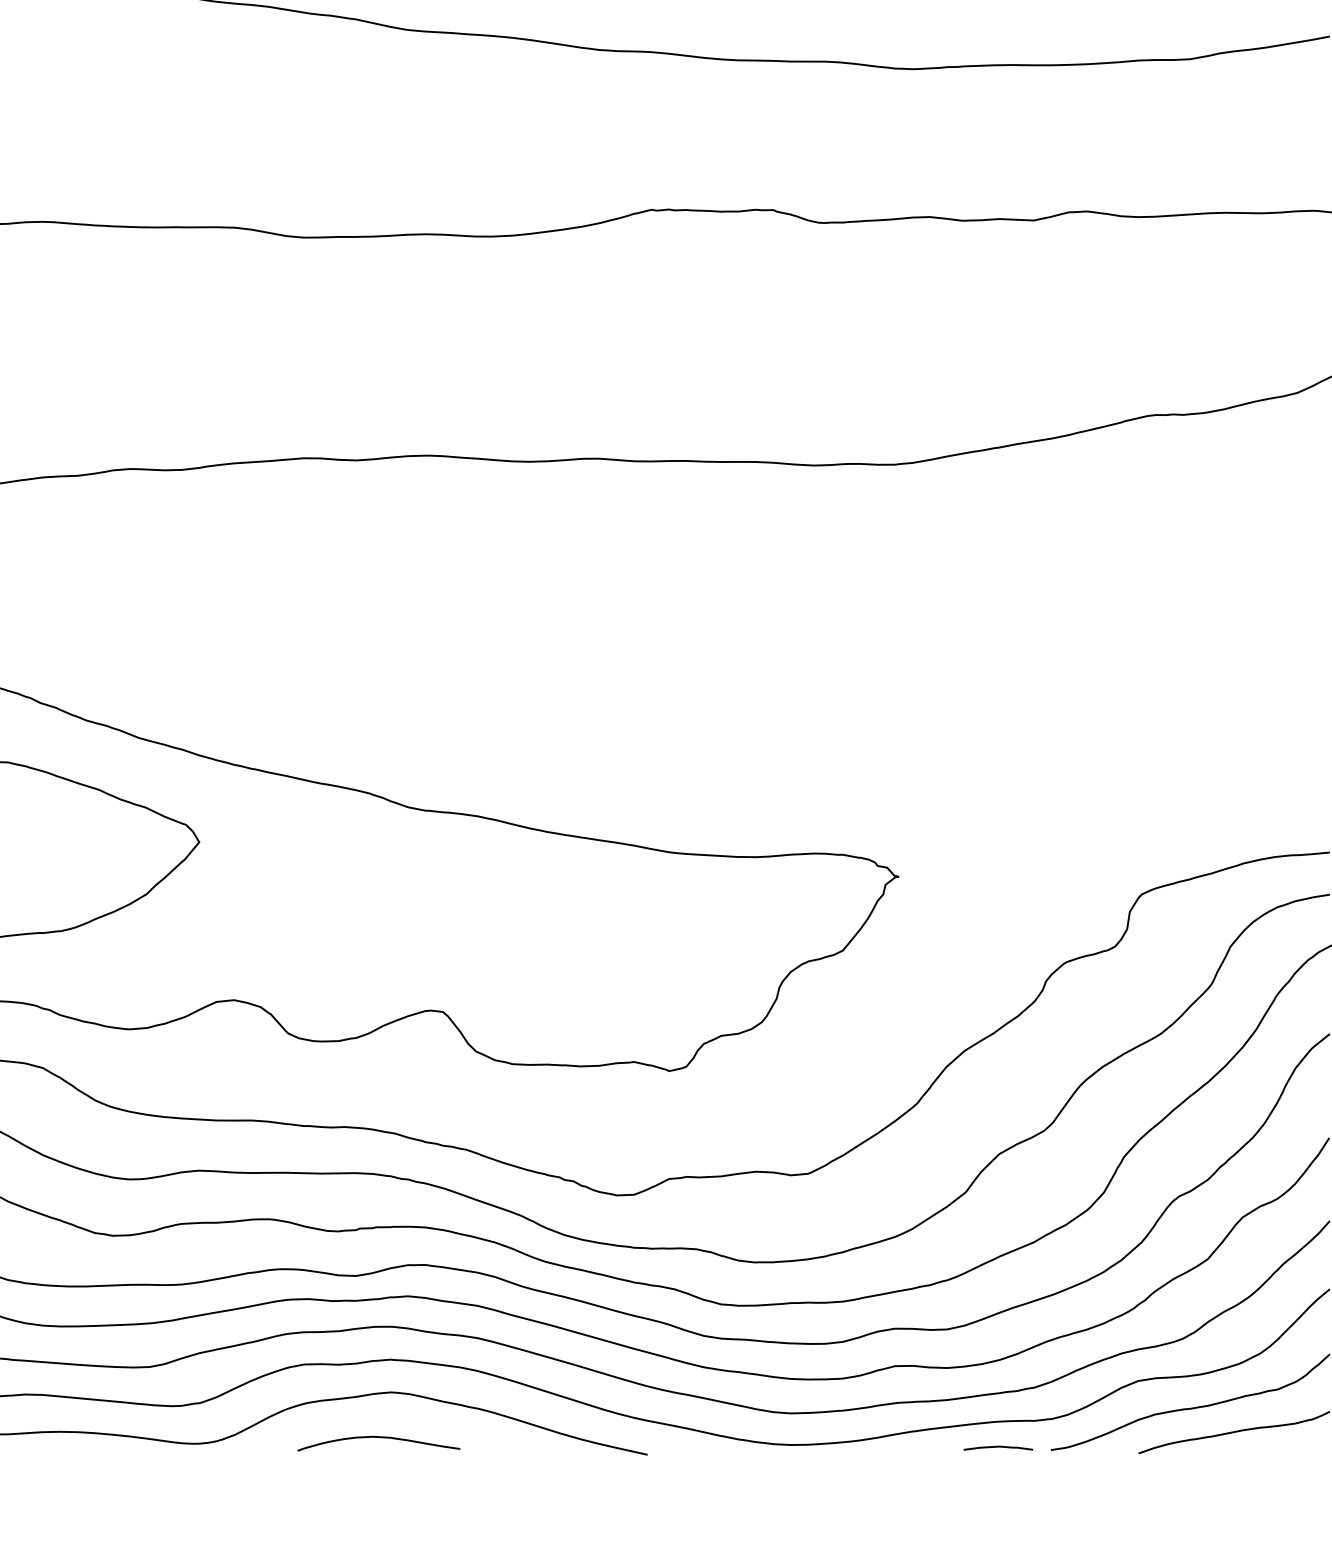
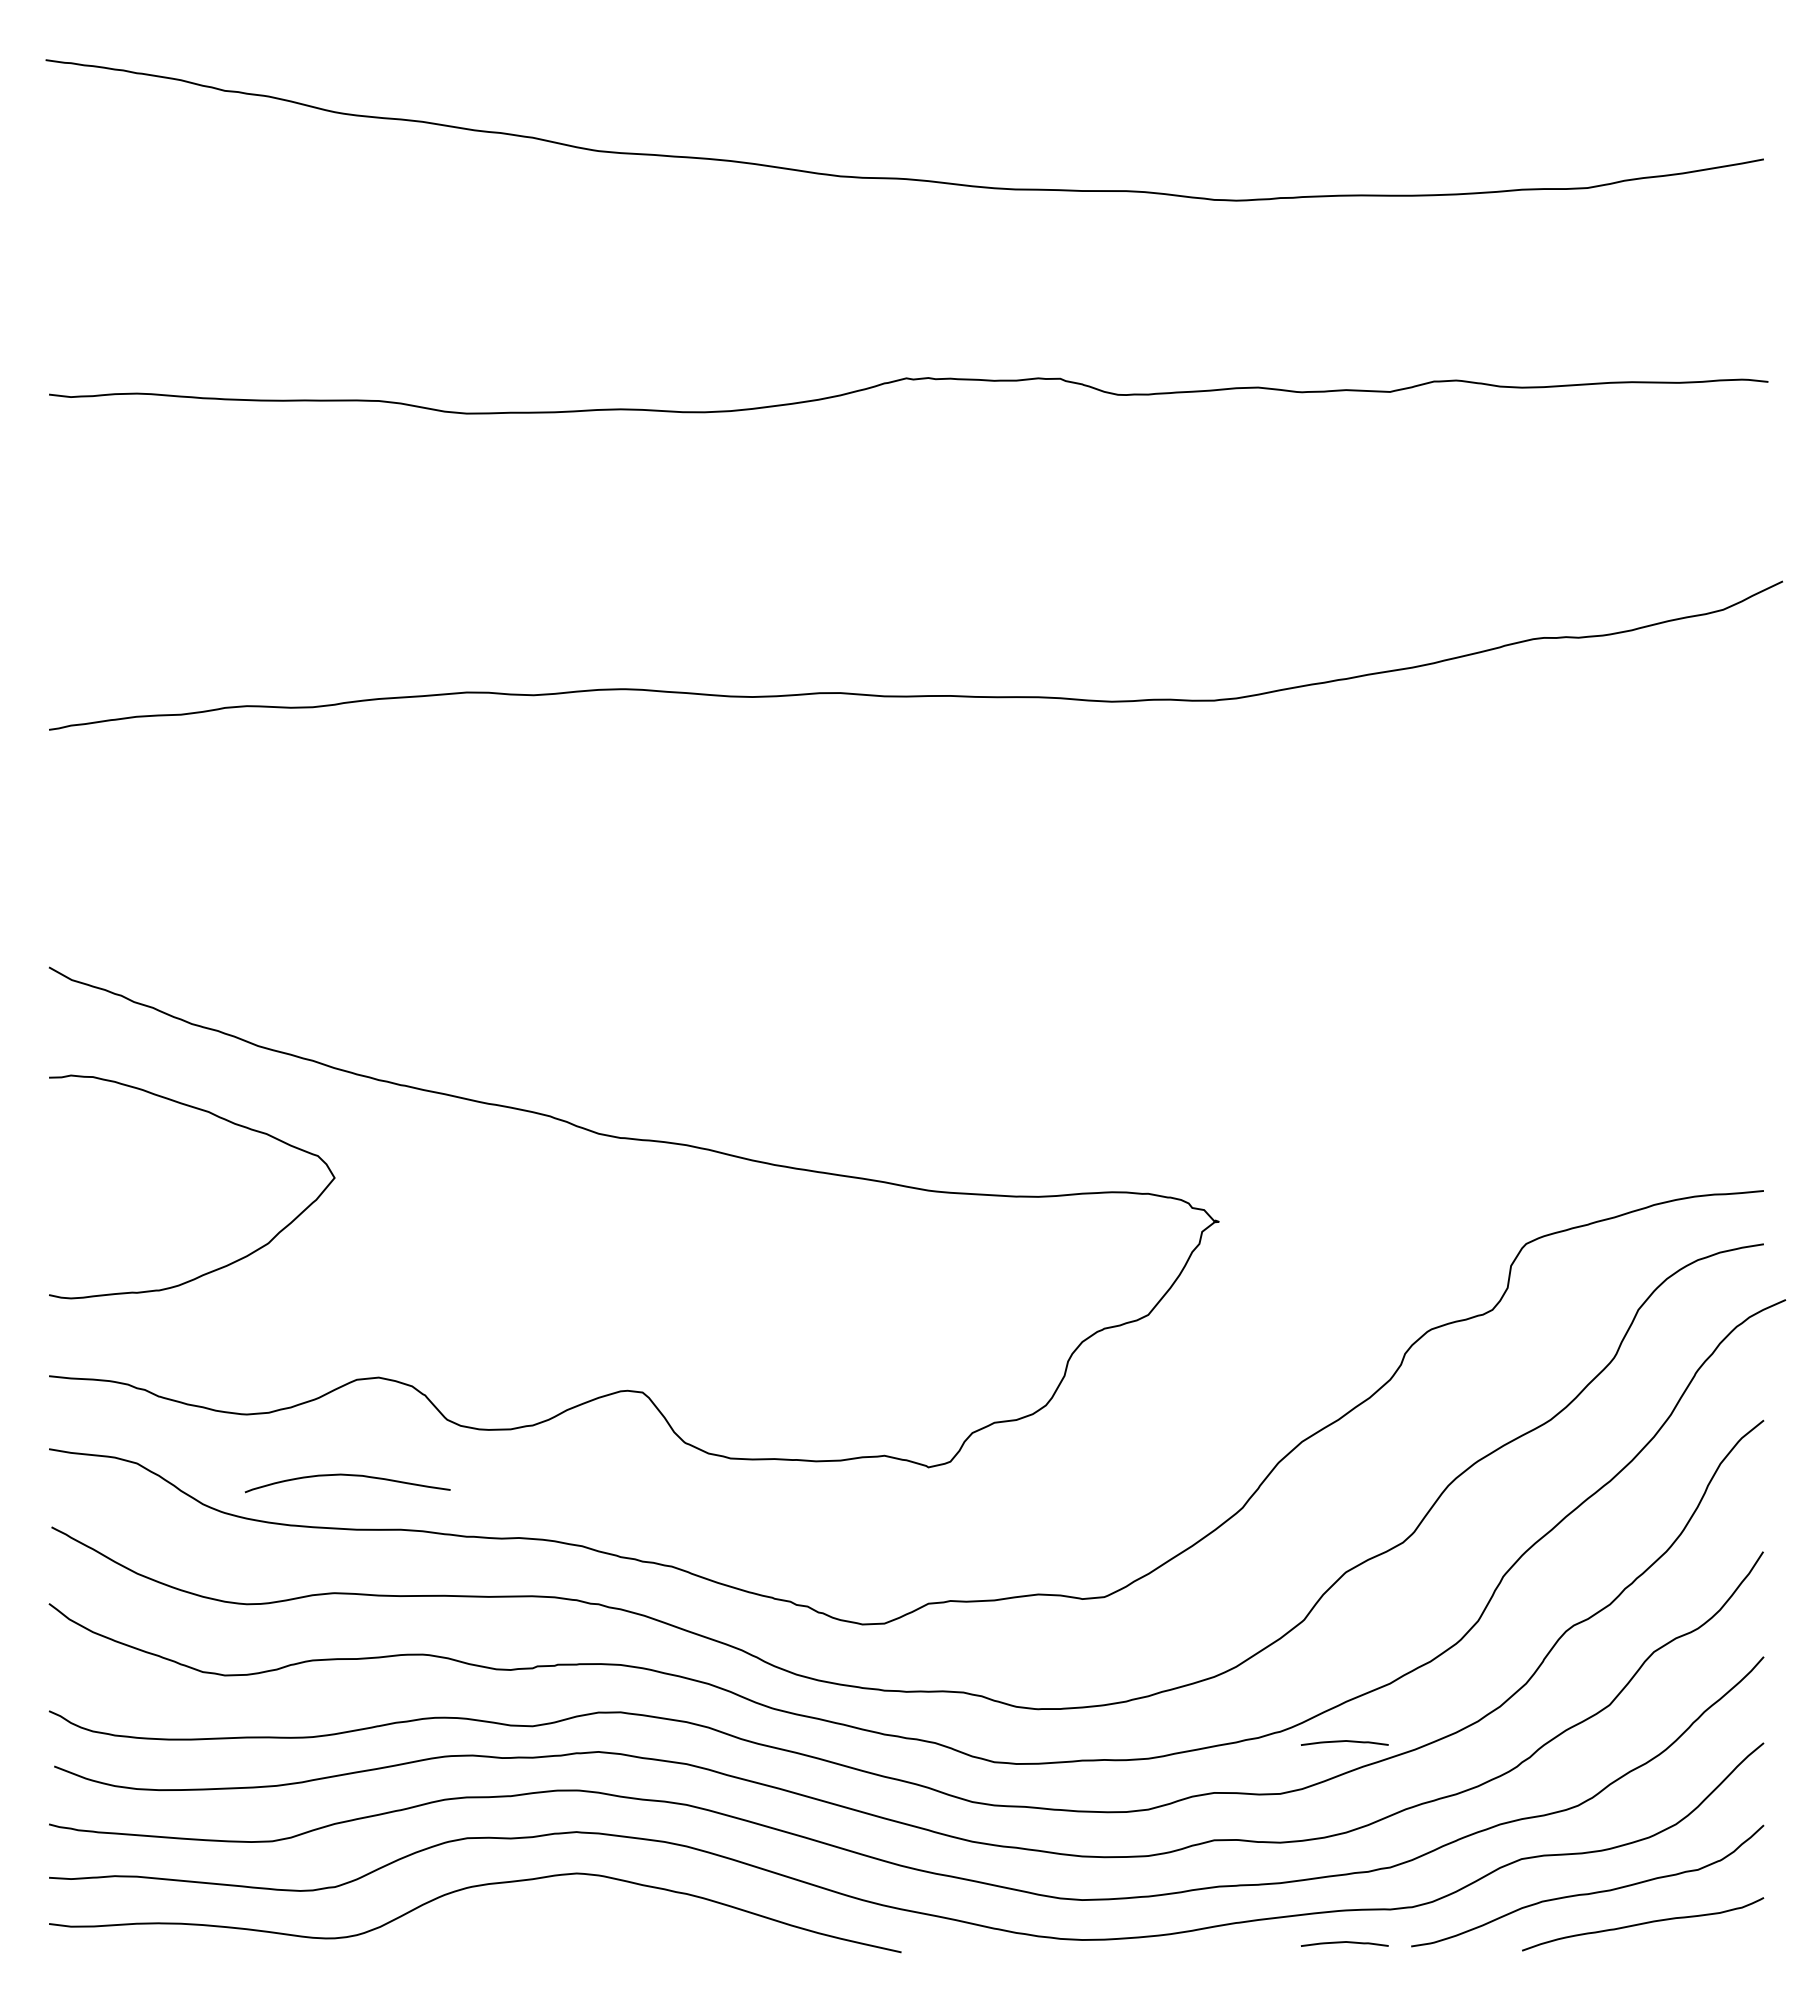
curve: (998, 1288) -> (1344, 1741), added
curve: (378, 1437) -> (347, 1475), moved

